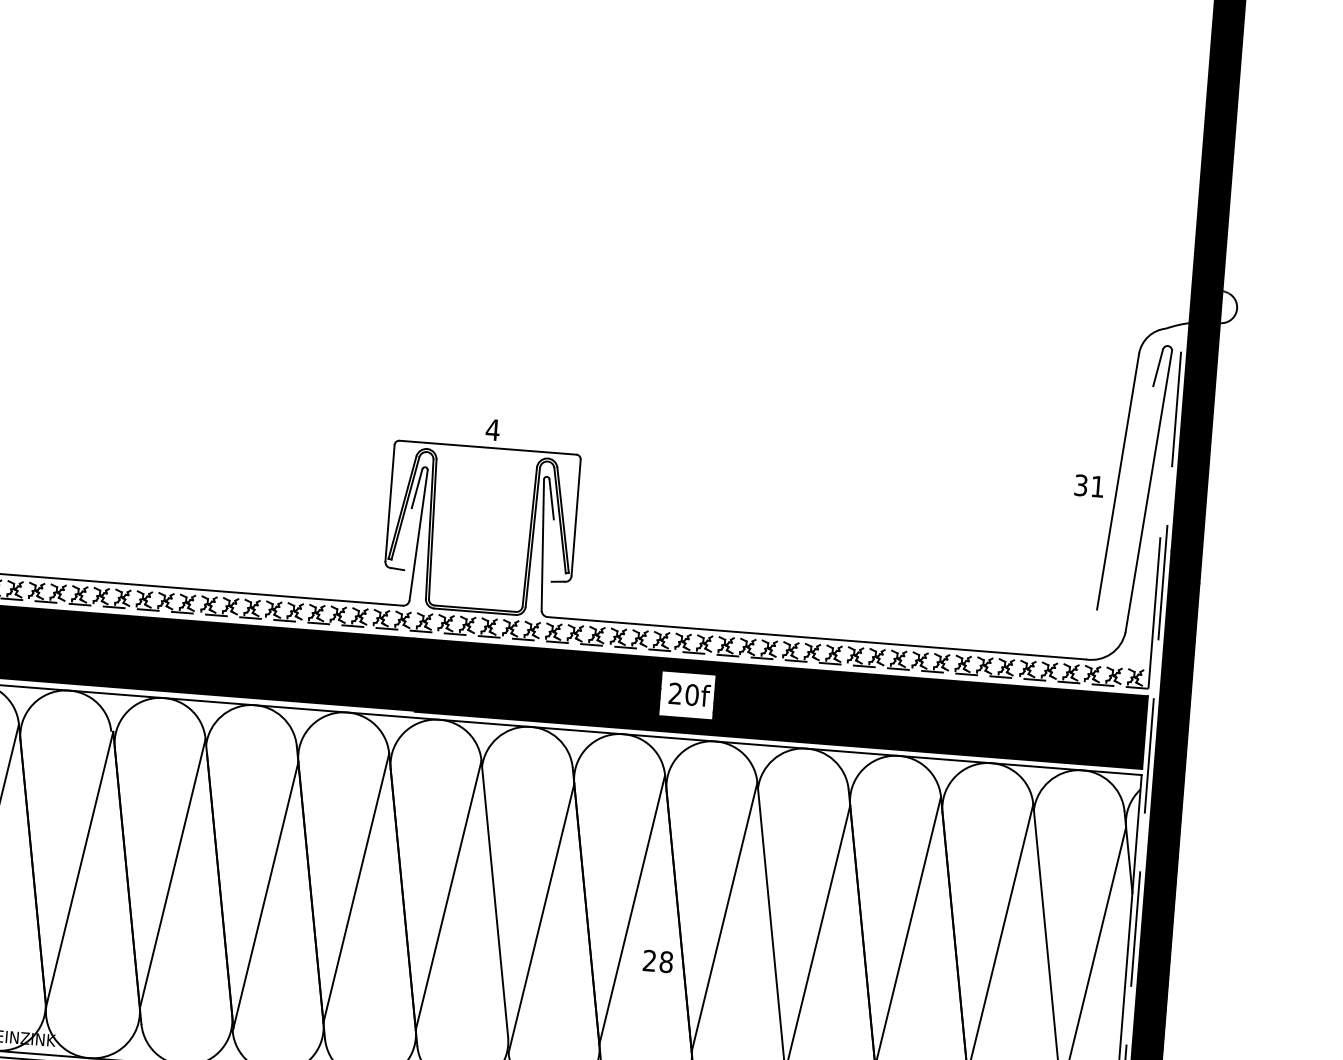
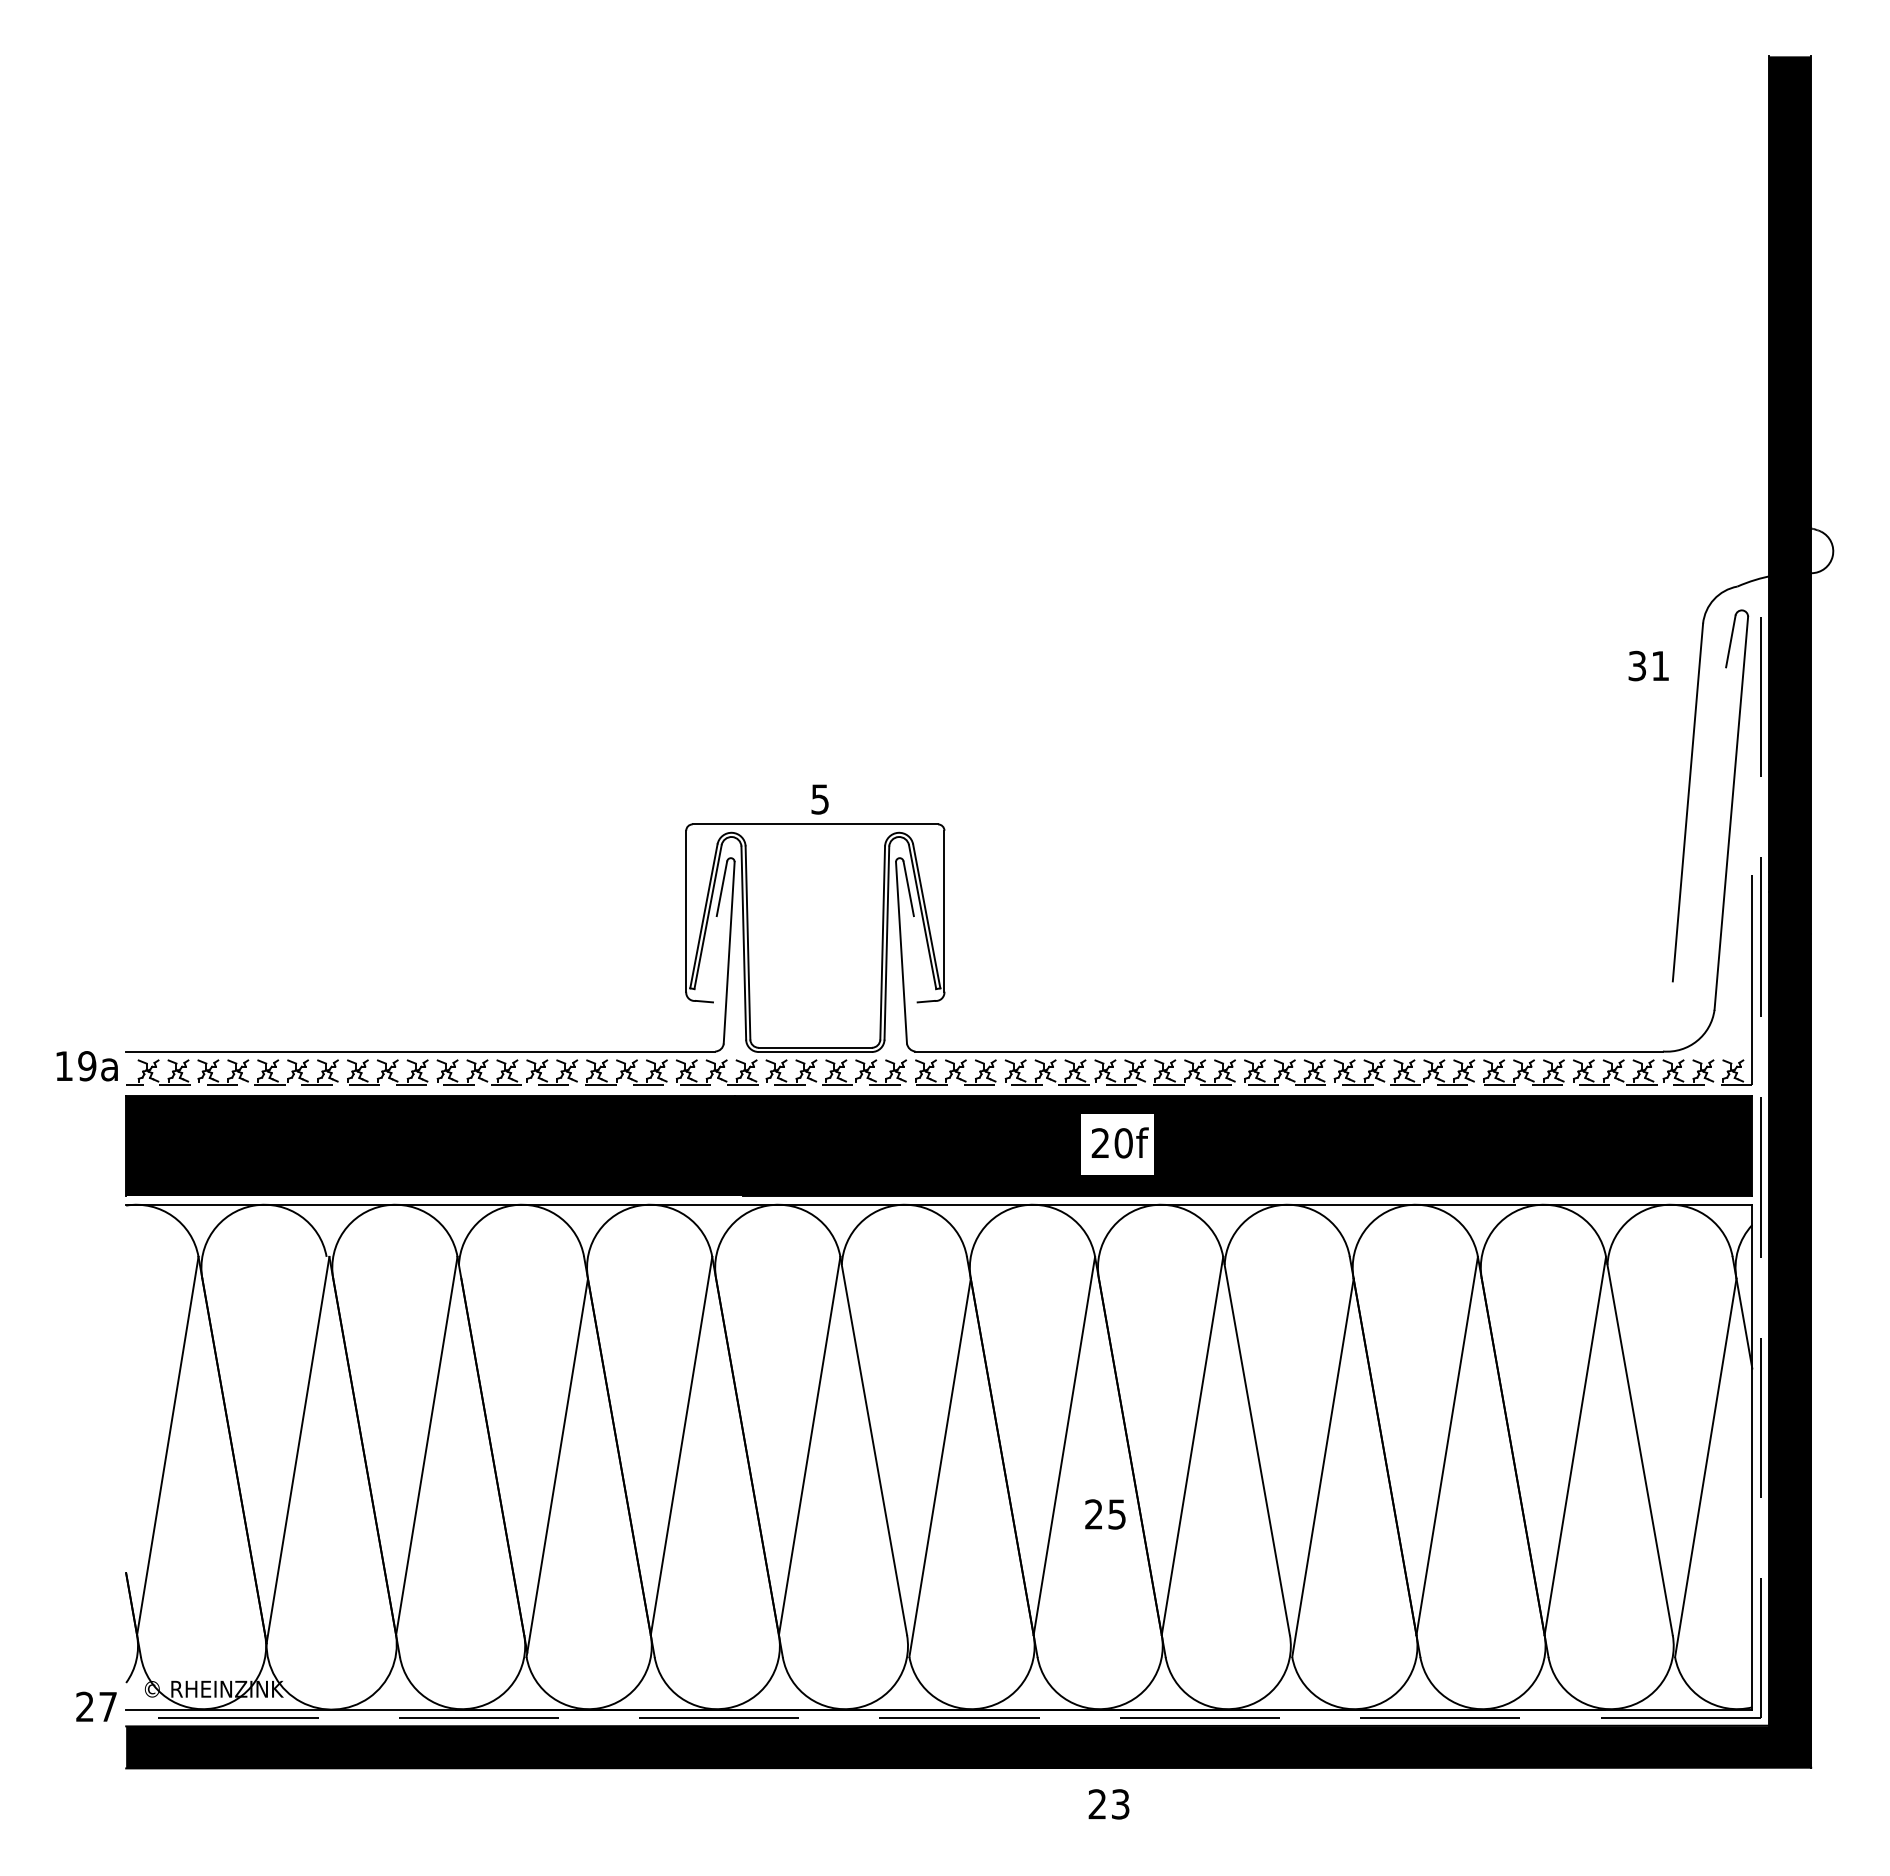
text: (492, 430) -> (819, 799), 4 -> 5
text: (1089, 485) -> (1648, 665), moved
text: (666, 962) -> (1117, 1514), 28 -> 25

